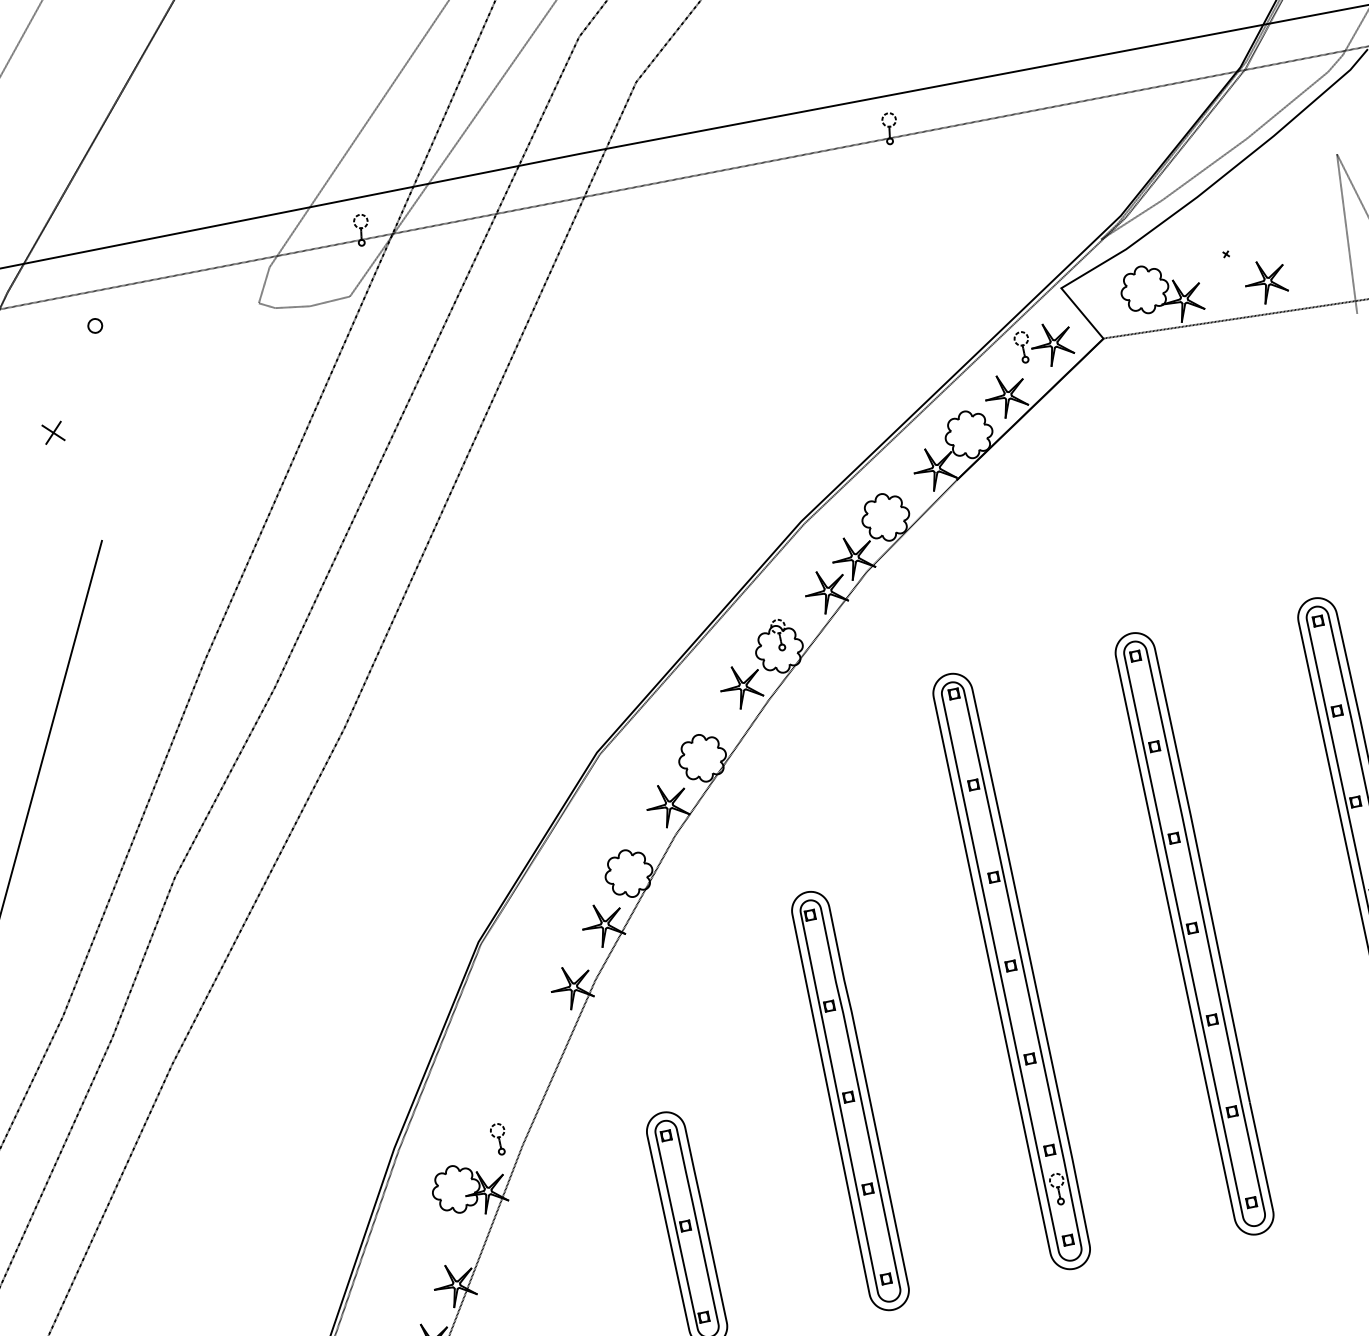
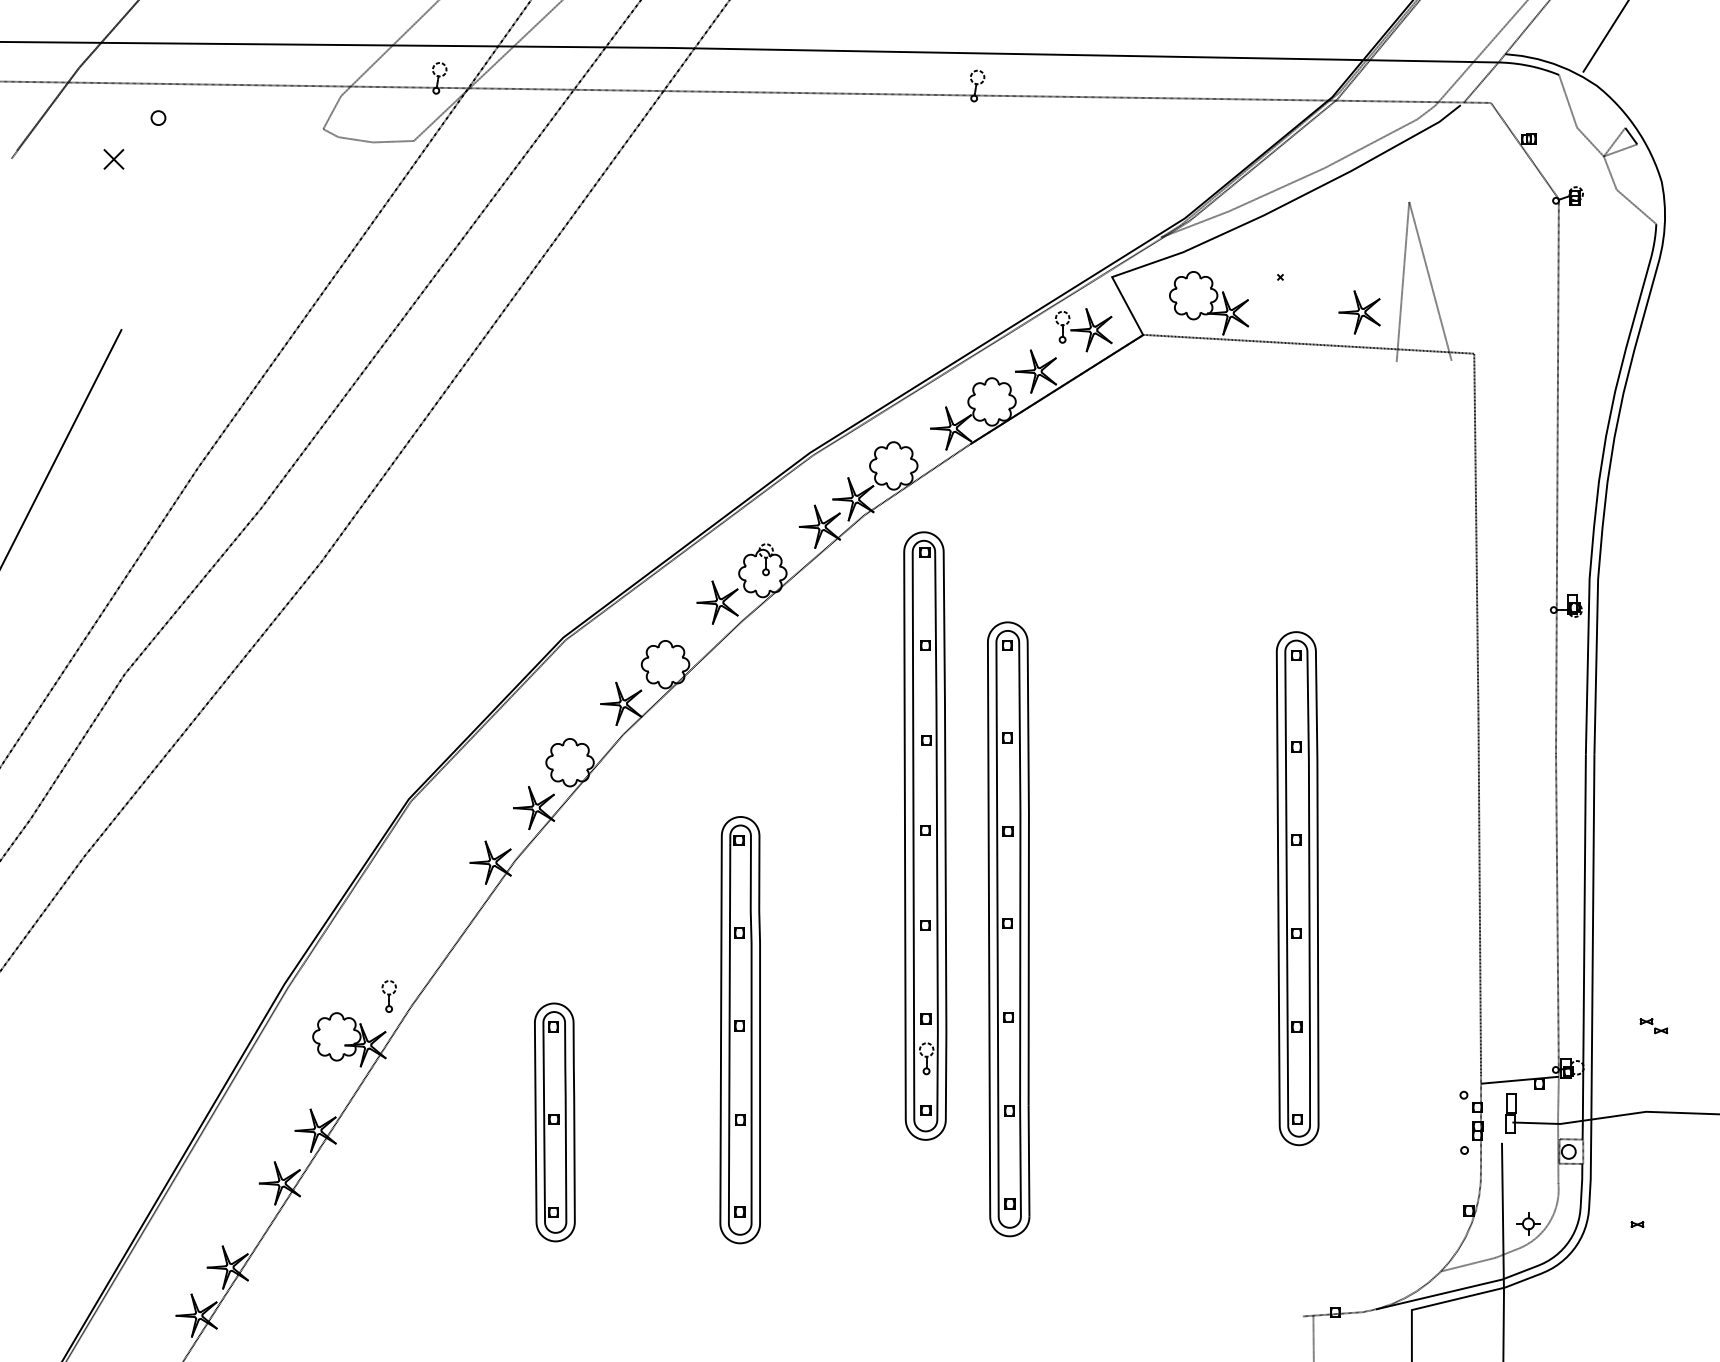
part: (1265, 282) -> (1359, 312), moved
part: (53, 433) -> (113, 159), moved
part: (1194, 934) -> (1008, 929), moved
part: (1012, 970) -> (925, 835), moved

